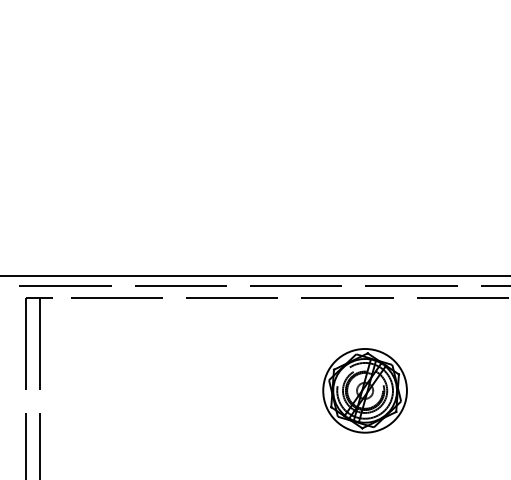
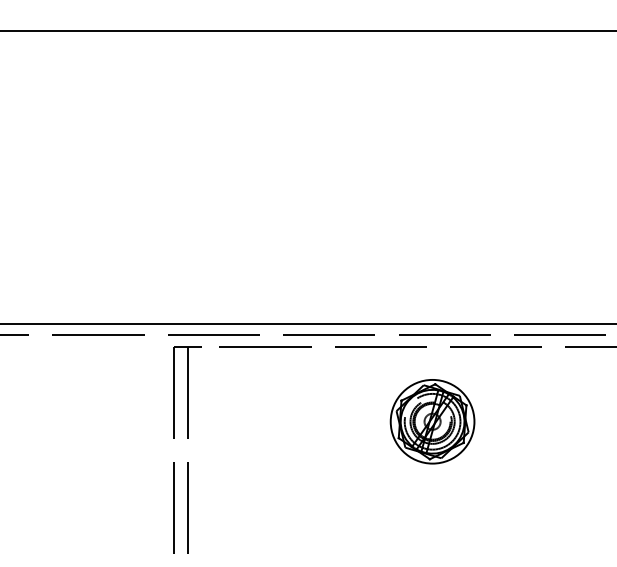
part: (365, 390) -> (432, 421), moved

